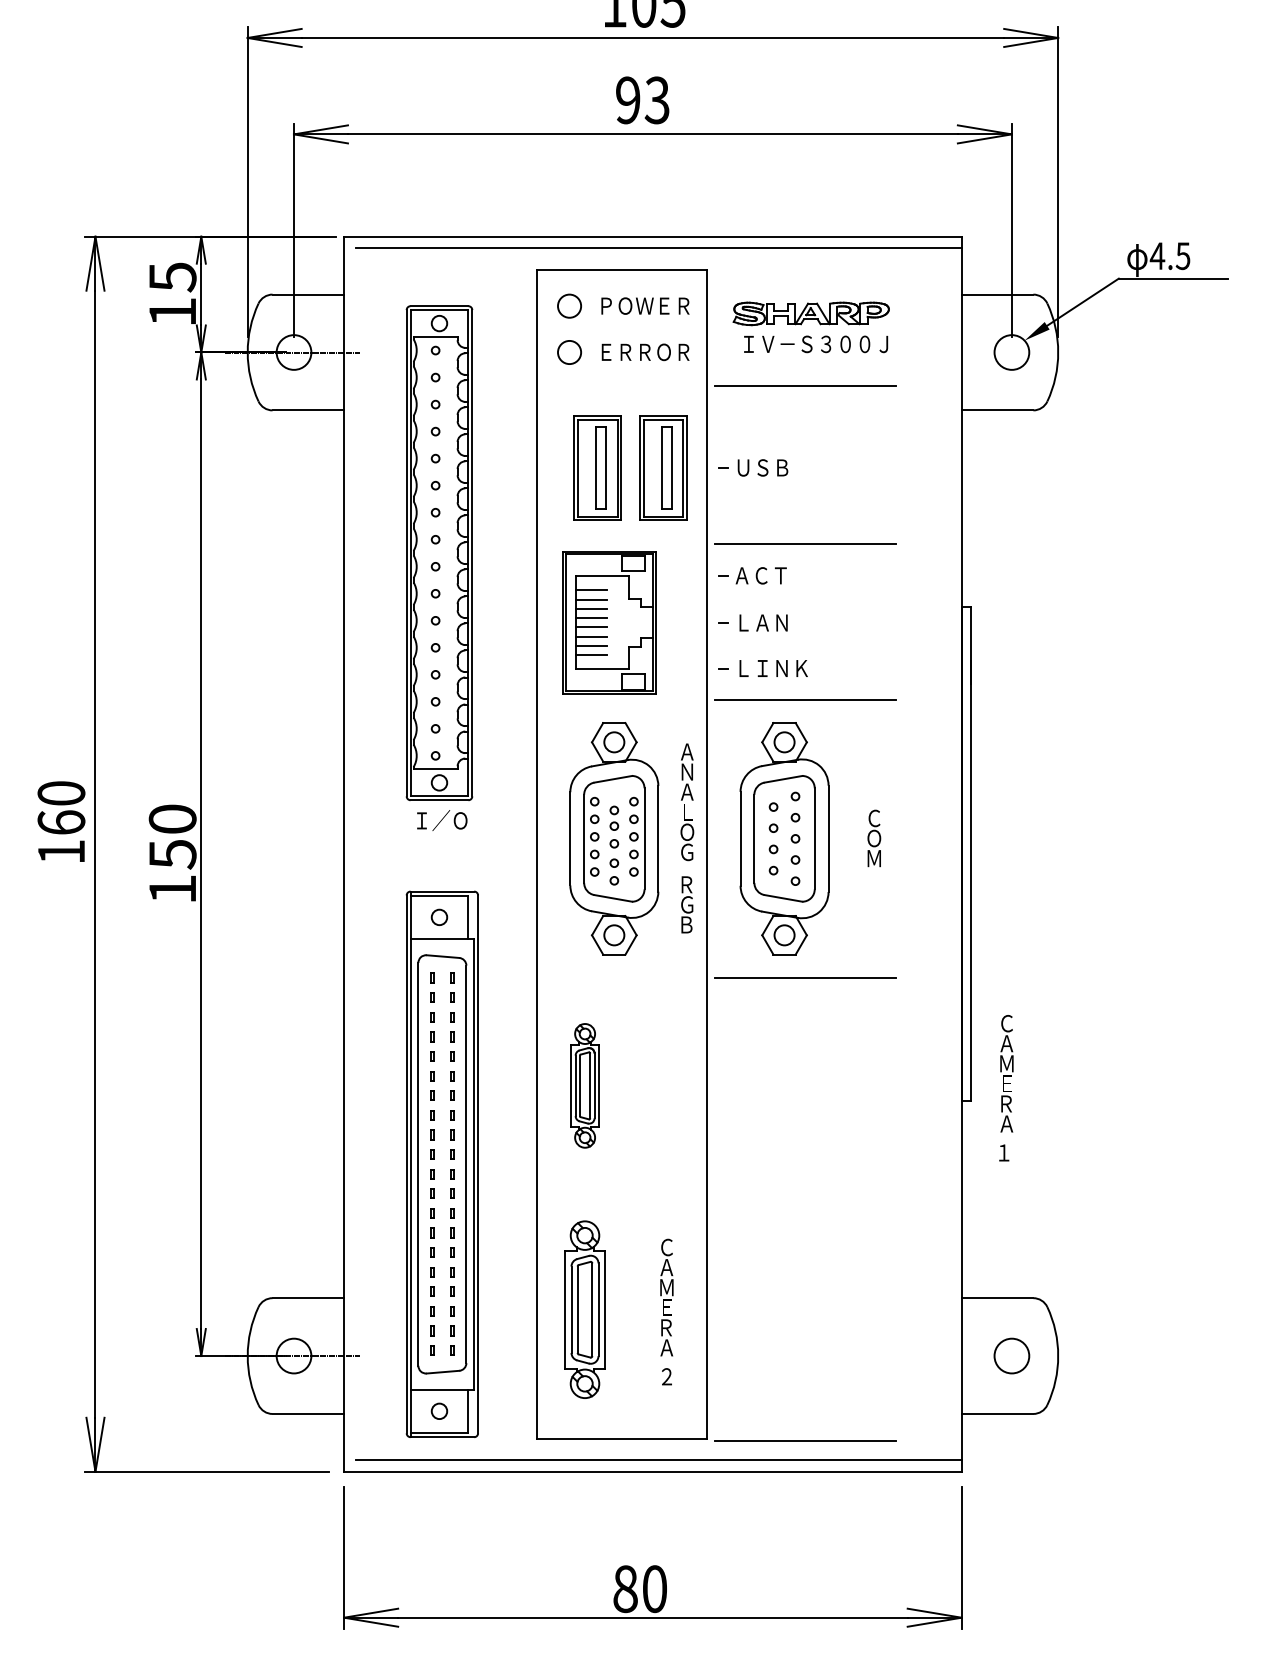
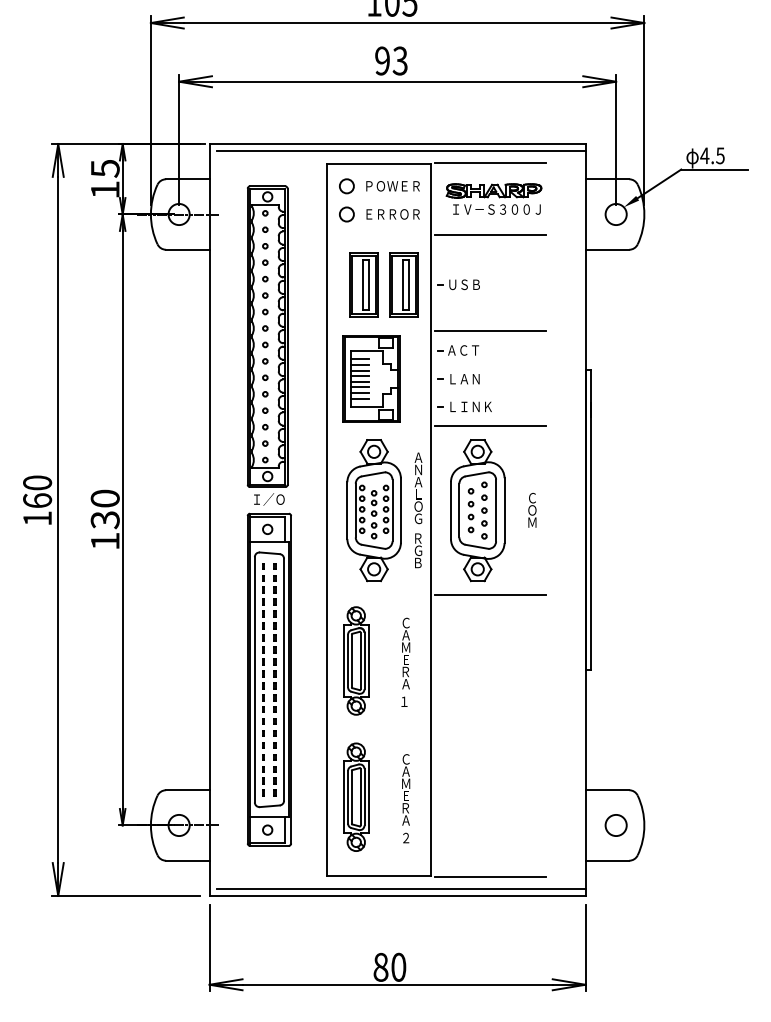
line: (805, 267) -> (490, 162), added
text: (171, 855) -> (104, 520), 150 -> 130
part: (585, 1085) -> (356, 660), size x1.43
text: (1005, 1086) -> (405, 661), moved
part: (440, 1163) -> (268, 679), moved

